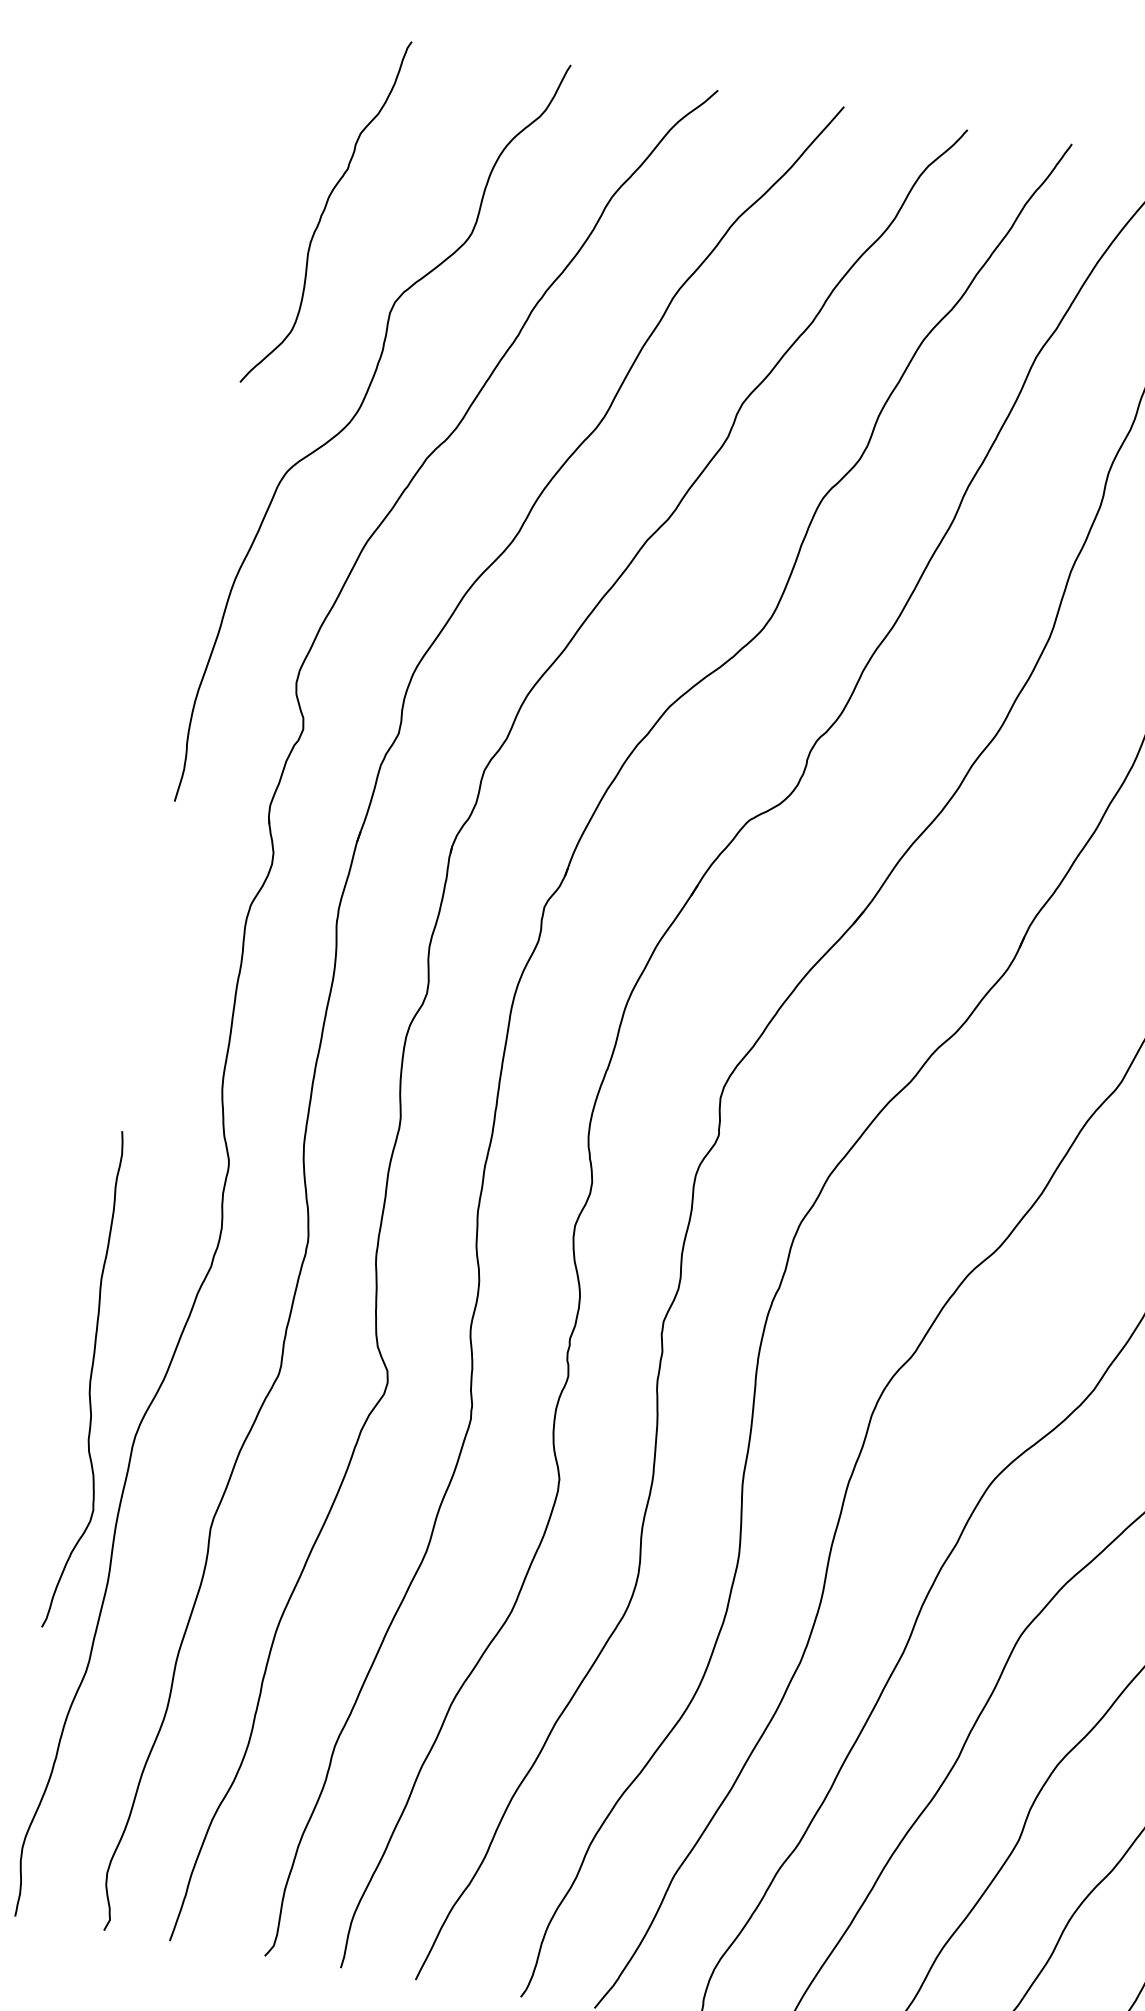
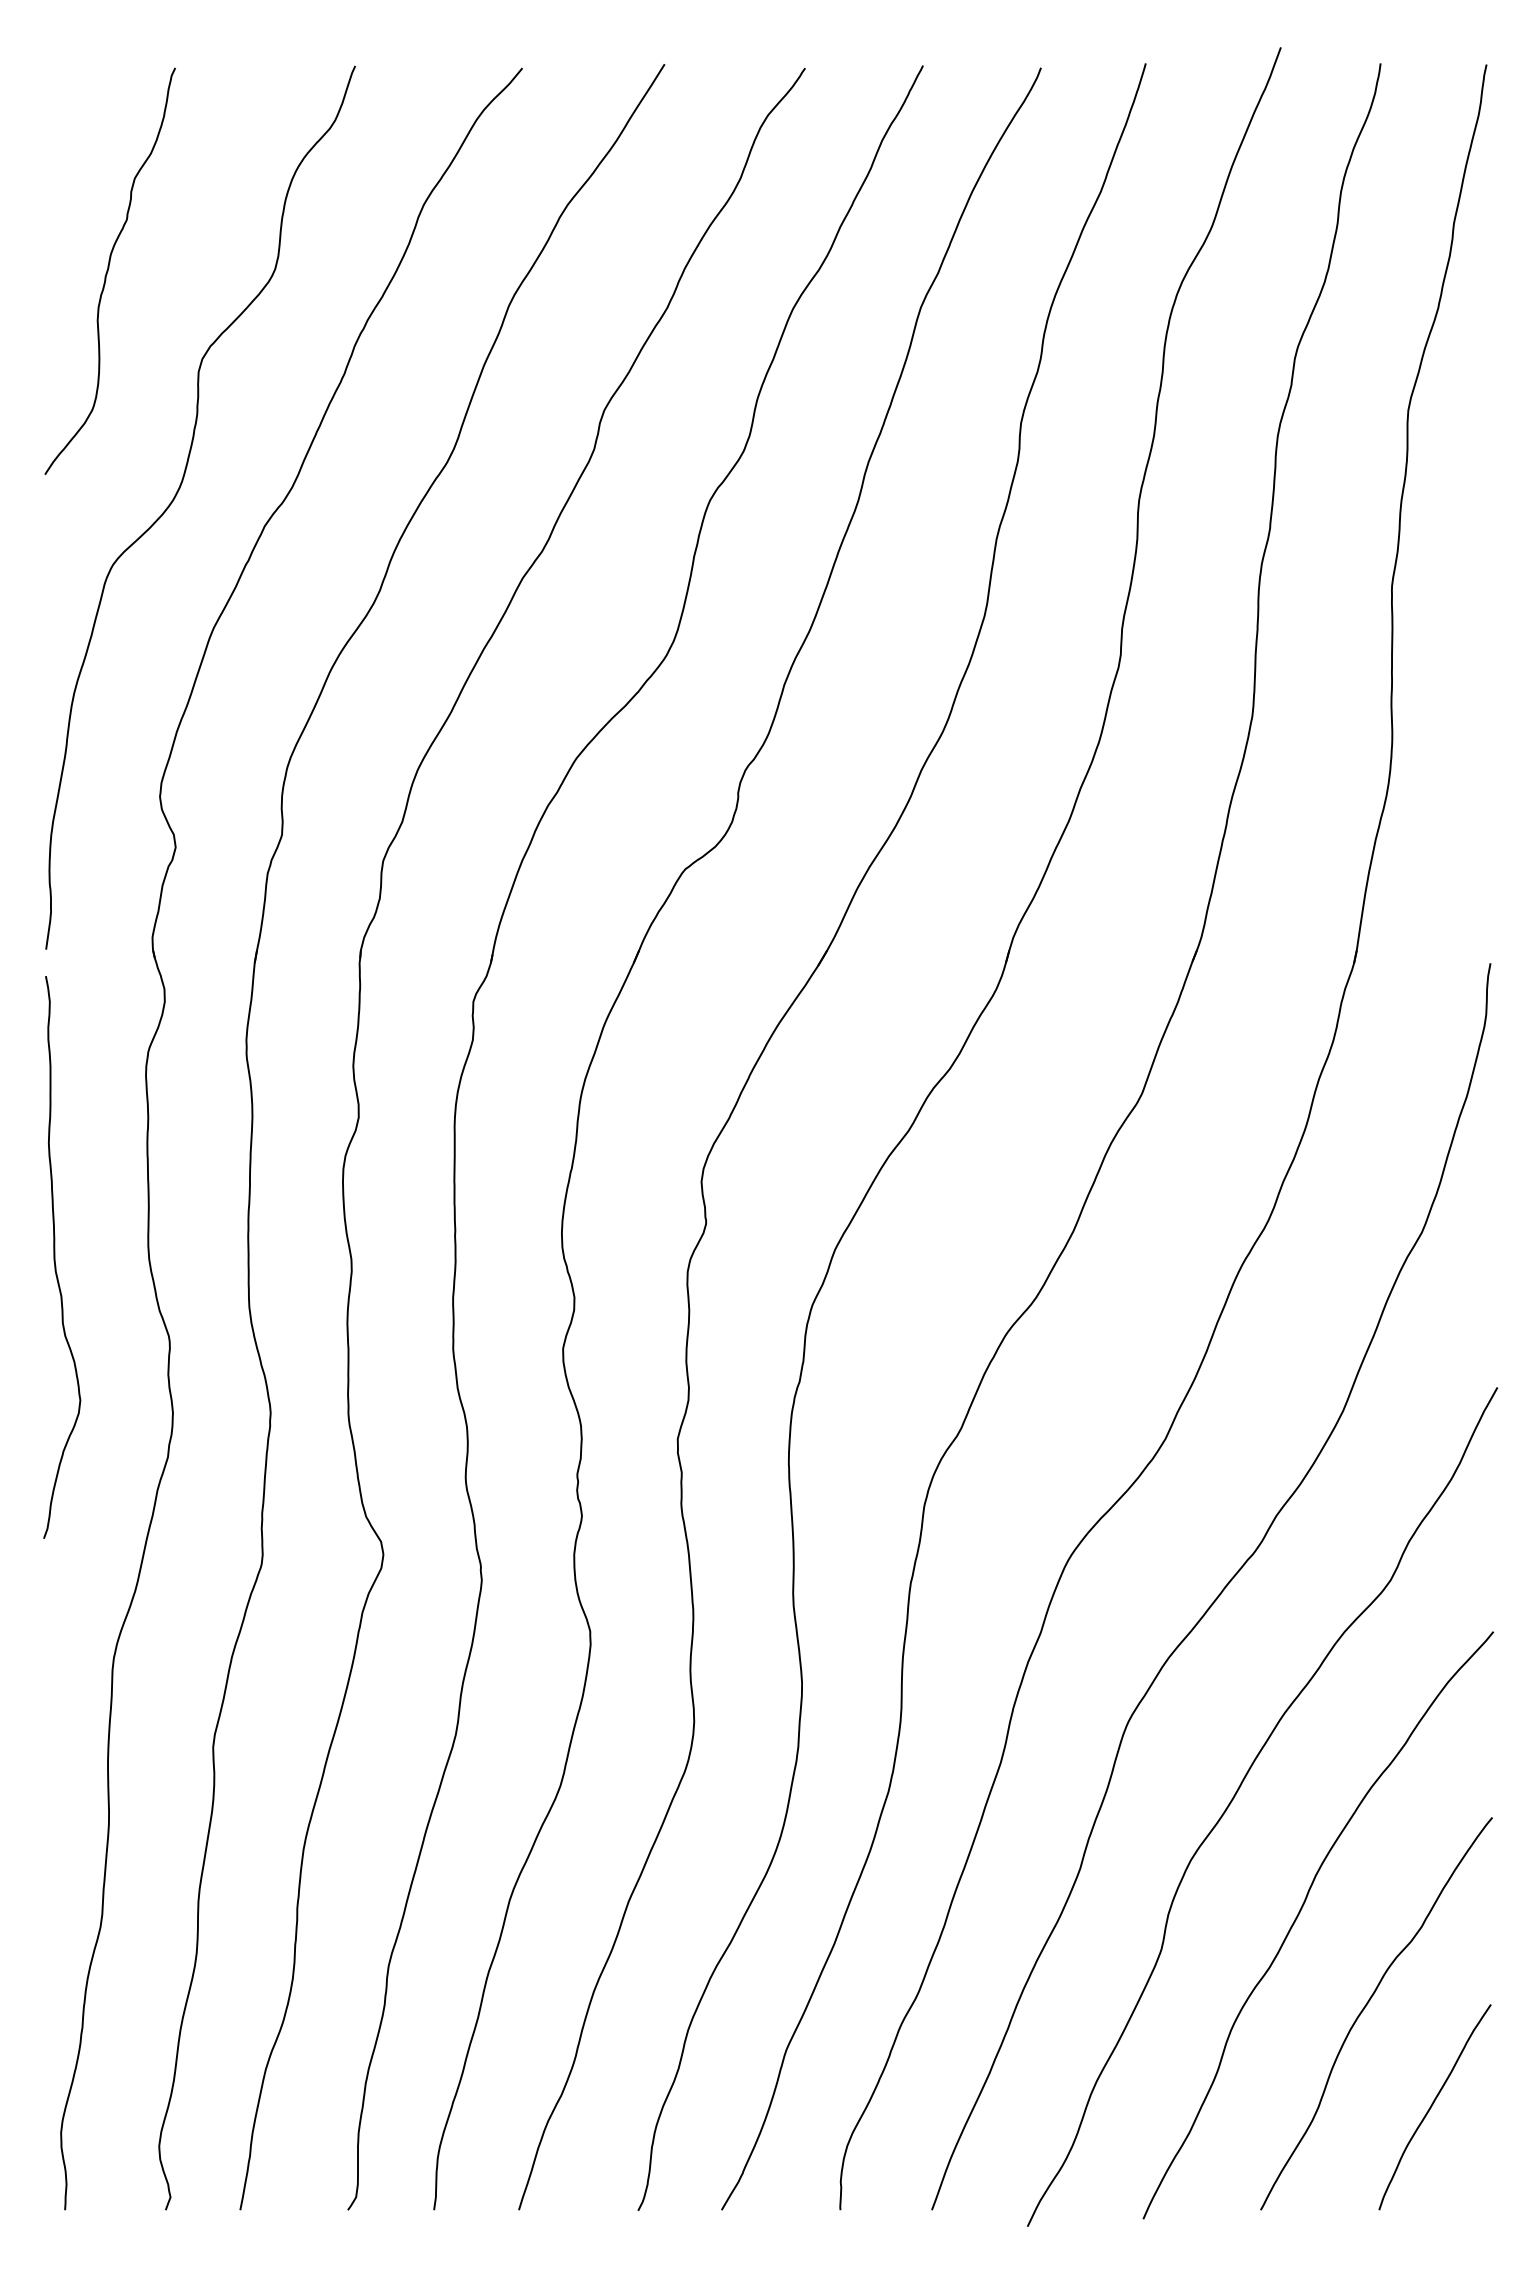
curve: (91, 1380) -> (55, 1257), moved

